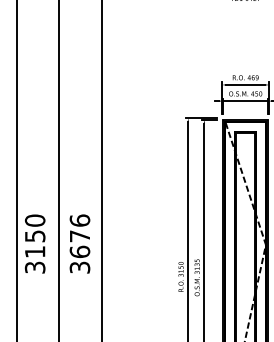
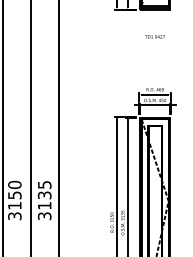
text: (79, 235) -> (44, 194), 3676 -> 3135

